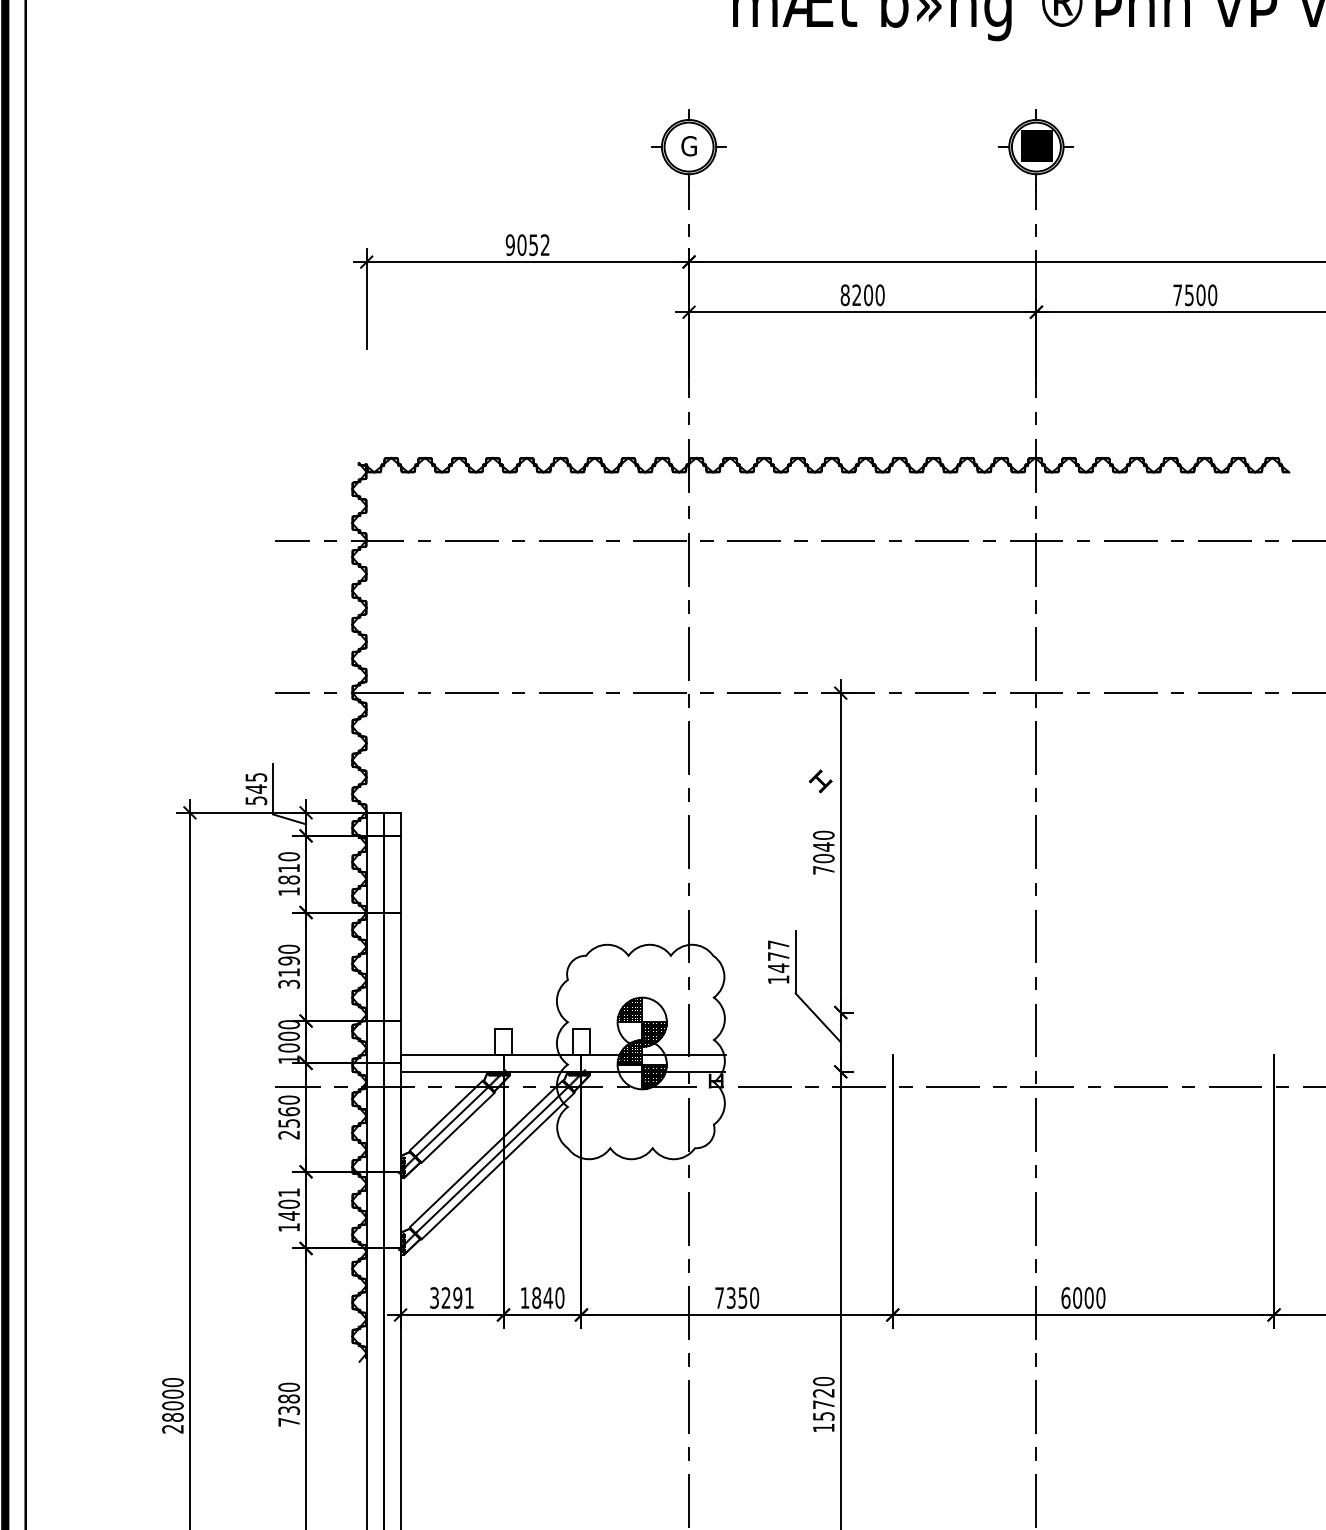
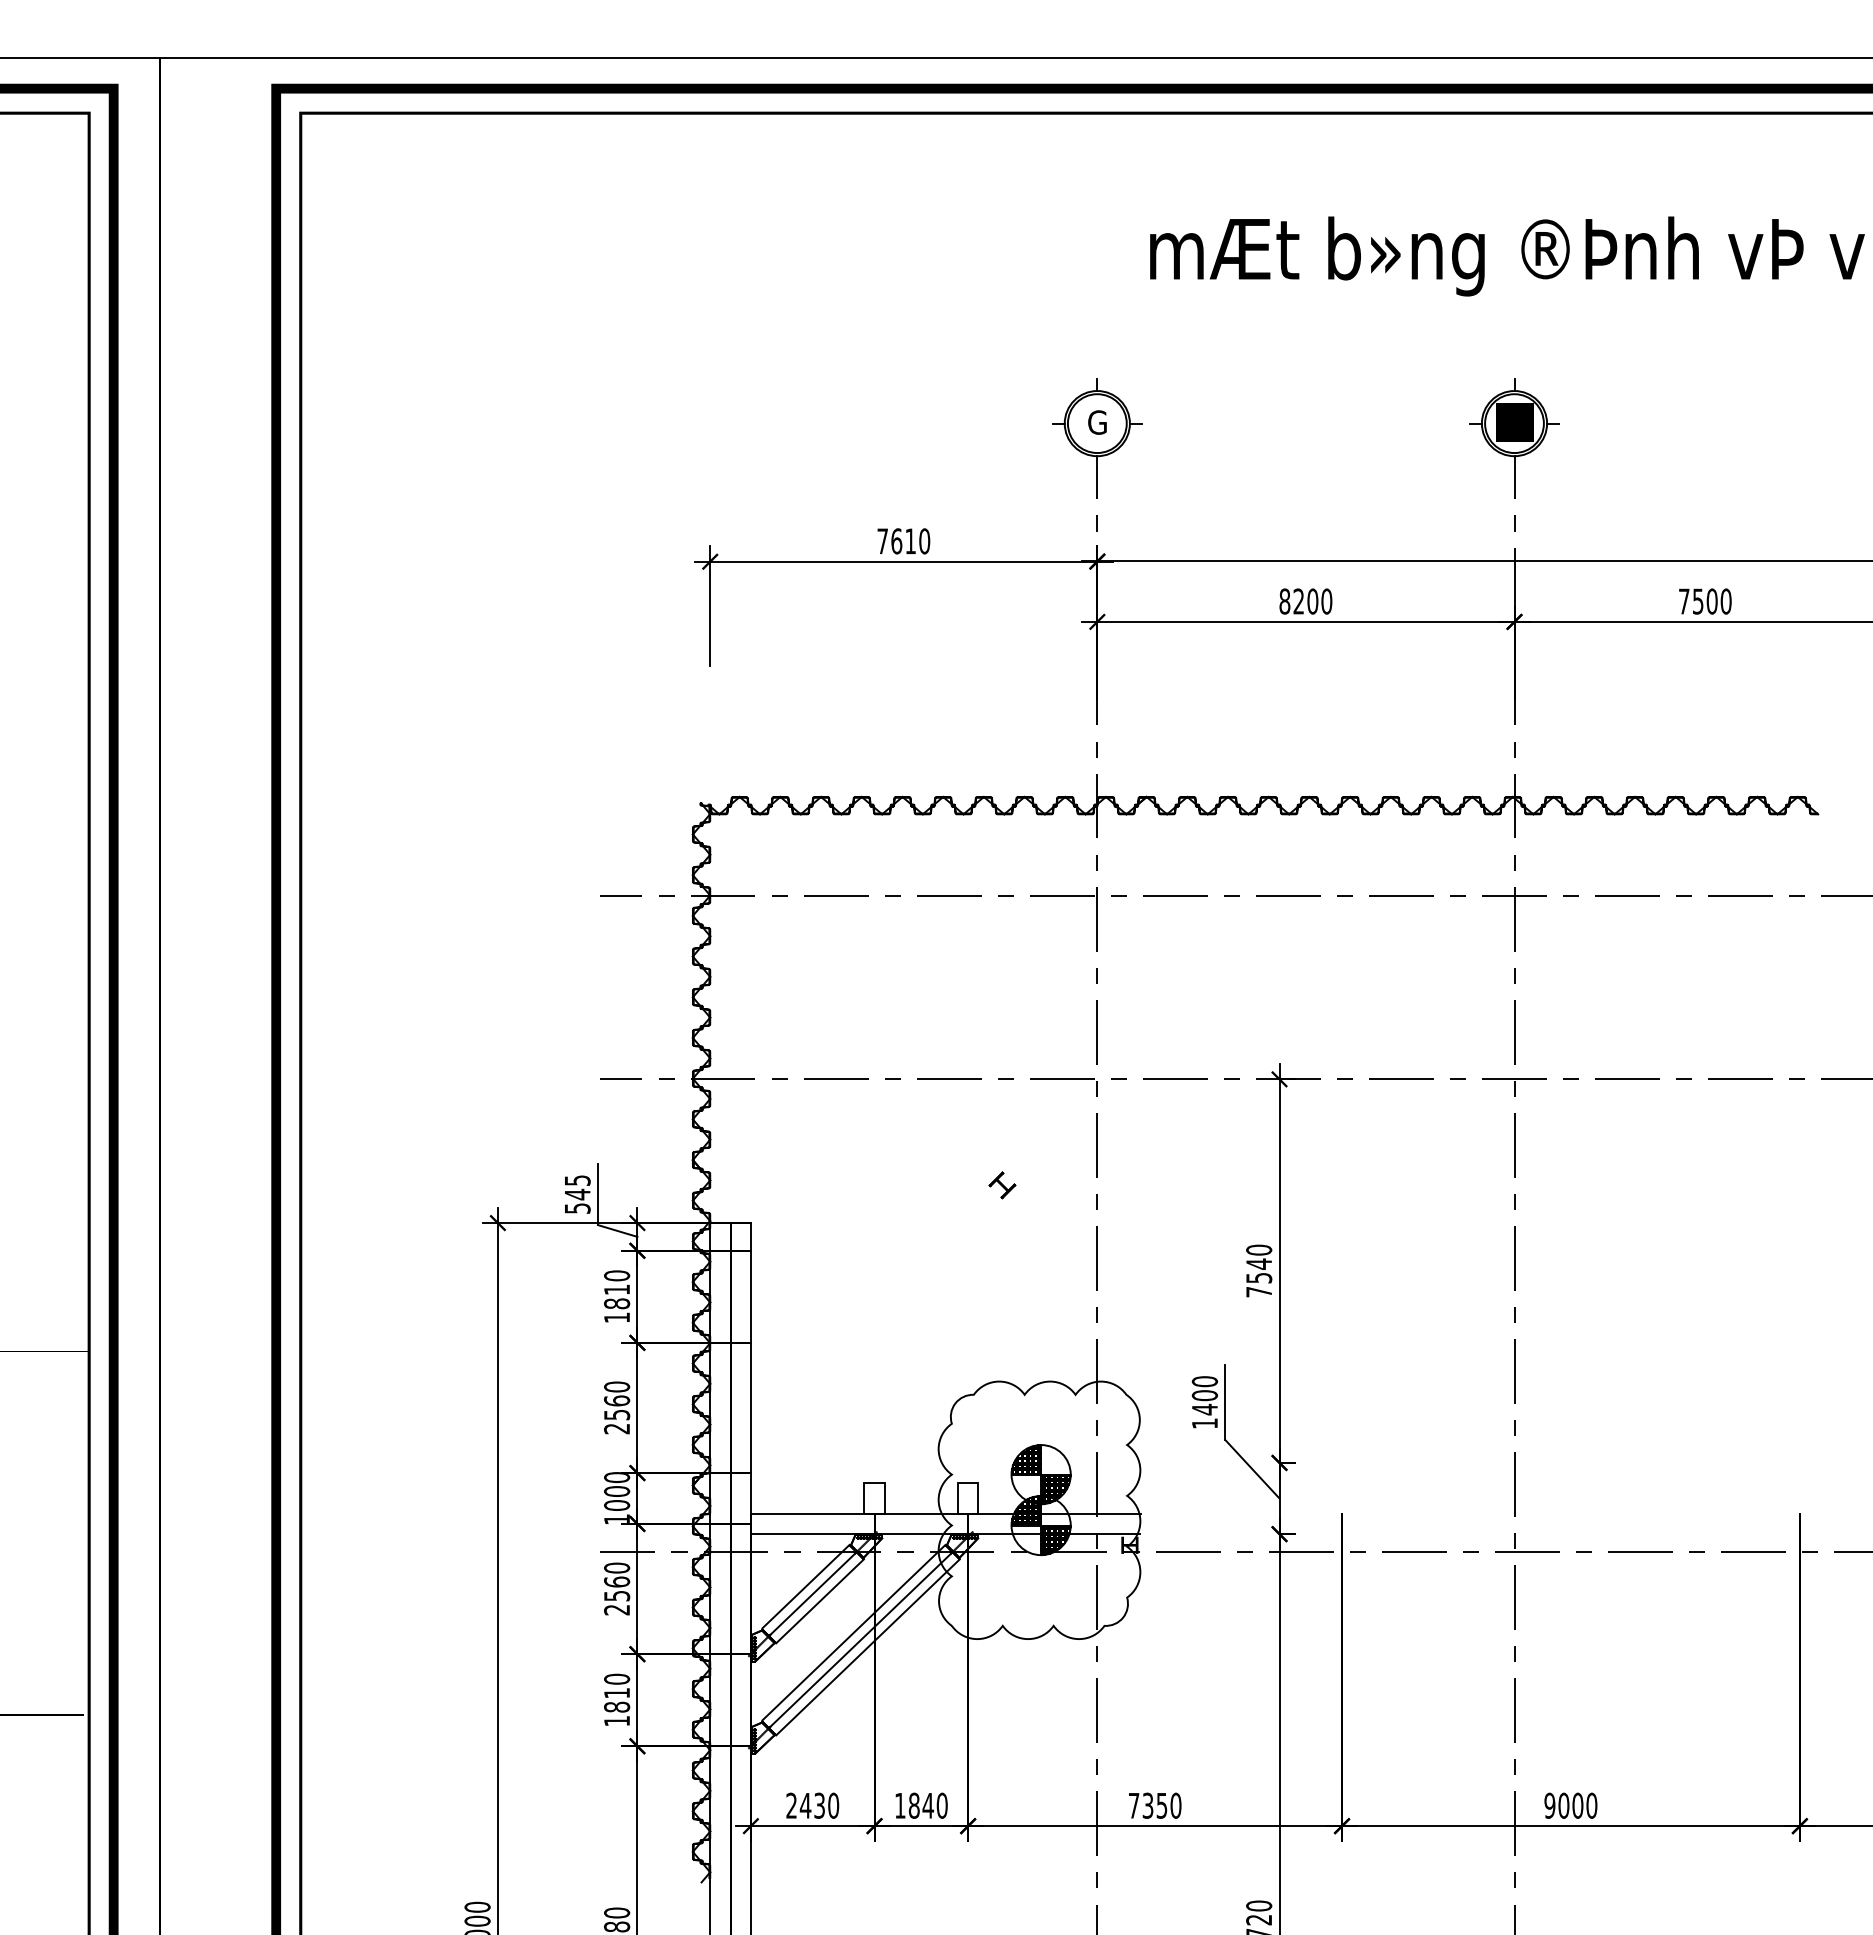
text: (527, 245) -> (903, 541), 9052 -> 7610
part: (820, 781) -> (1002, 1185), moved
text: (824, 858) -> (1259, 1277), 7040 -> 7540
text: (778, 950) -> (1204, 1388), 1477 -> 1400
text: (289, 972) -> (617, 1414), 3190 -> 2560
text: (289, 1204) -> (617, 1693), 1401 -> 1810
text: (451, 1297) -> (812, 1805), 3291 -> 2430
text: (1065, 1297) -> (1549, 1805), 6000 -> 9000

